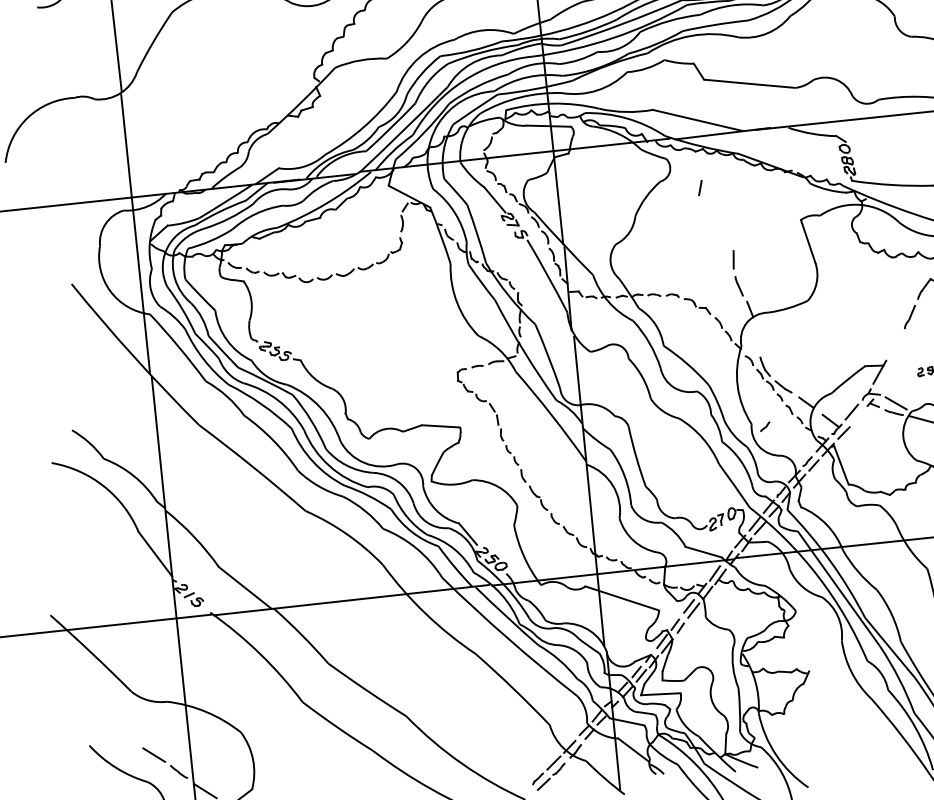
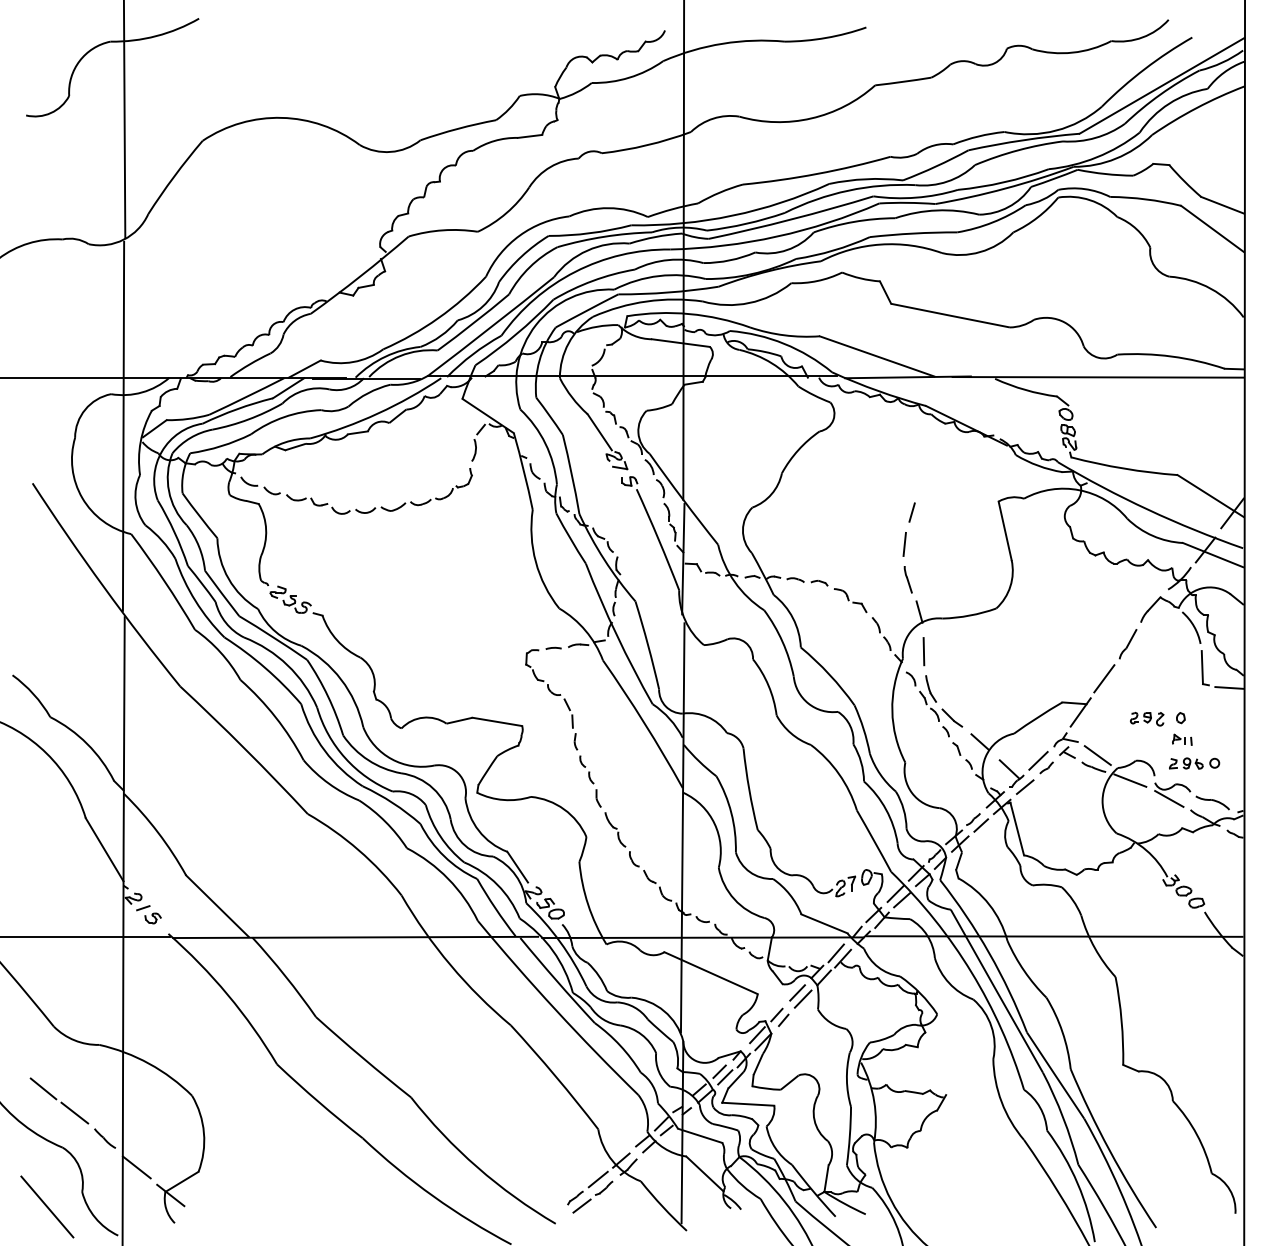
line: (699, 188) -> (911, 512), moved
line: (756, 339) -> (923, 651), added
line: (894, 344) -> (1104, 678), added
part: (765, 426) -> (1046, 767), moved
line: (128, 739) -> (43, 1088), added

